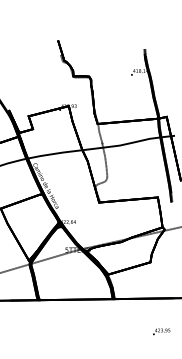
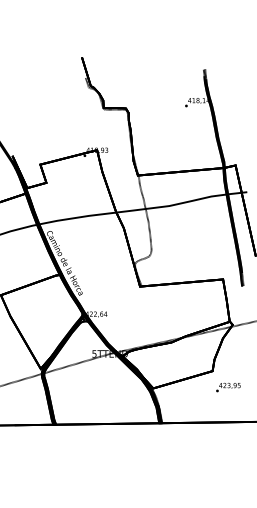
text: (161, 331) -> (228, 386), moved

